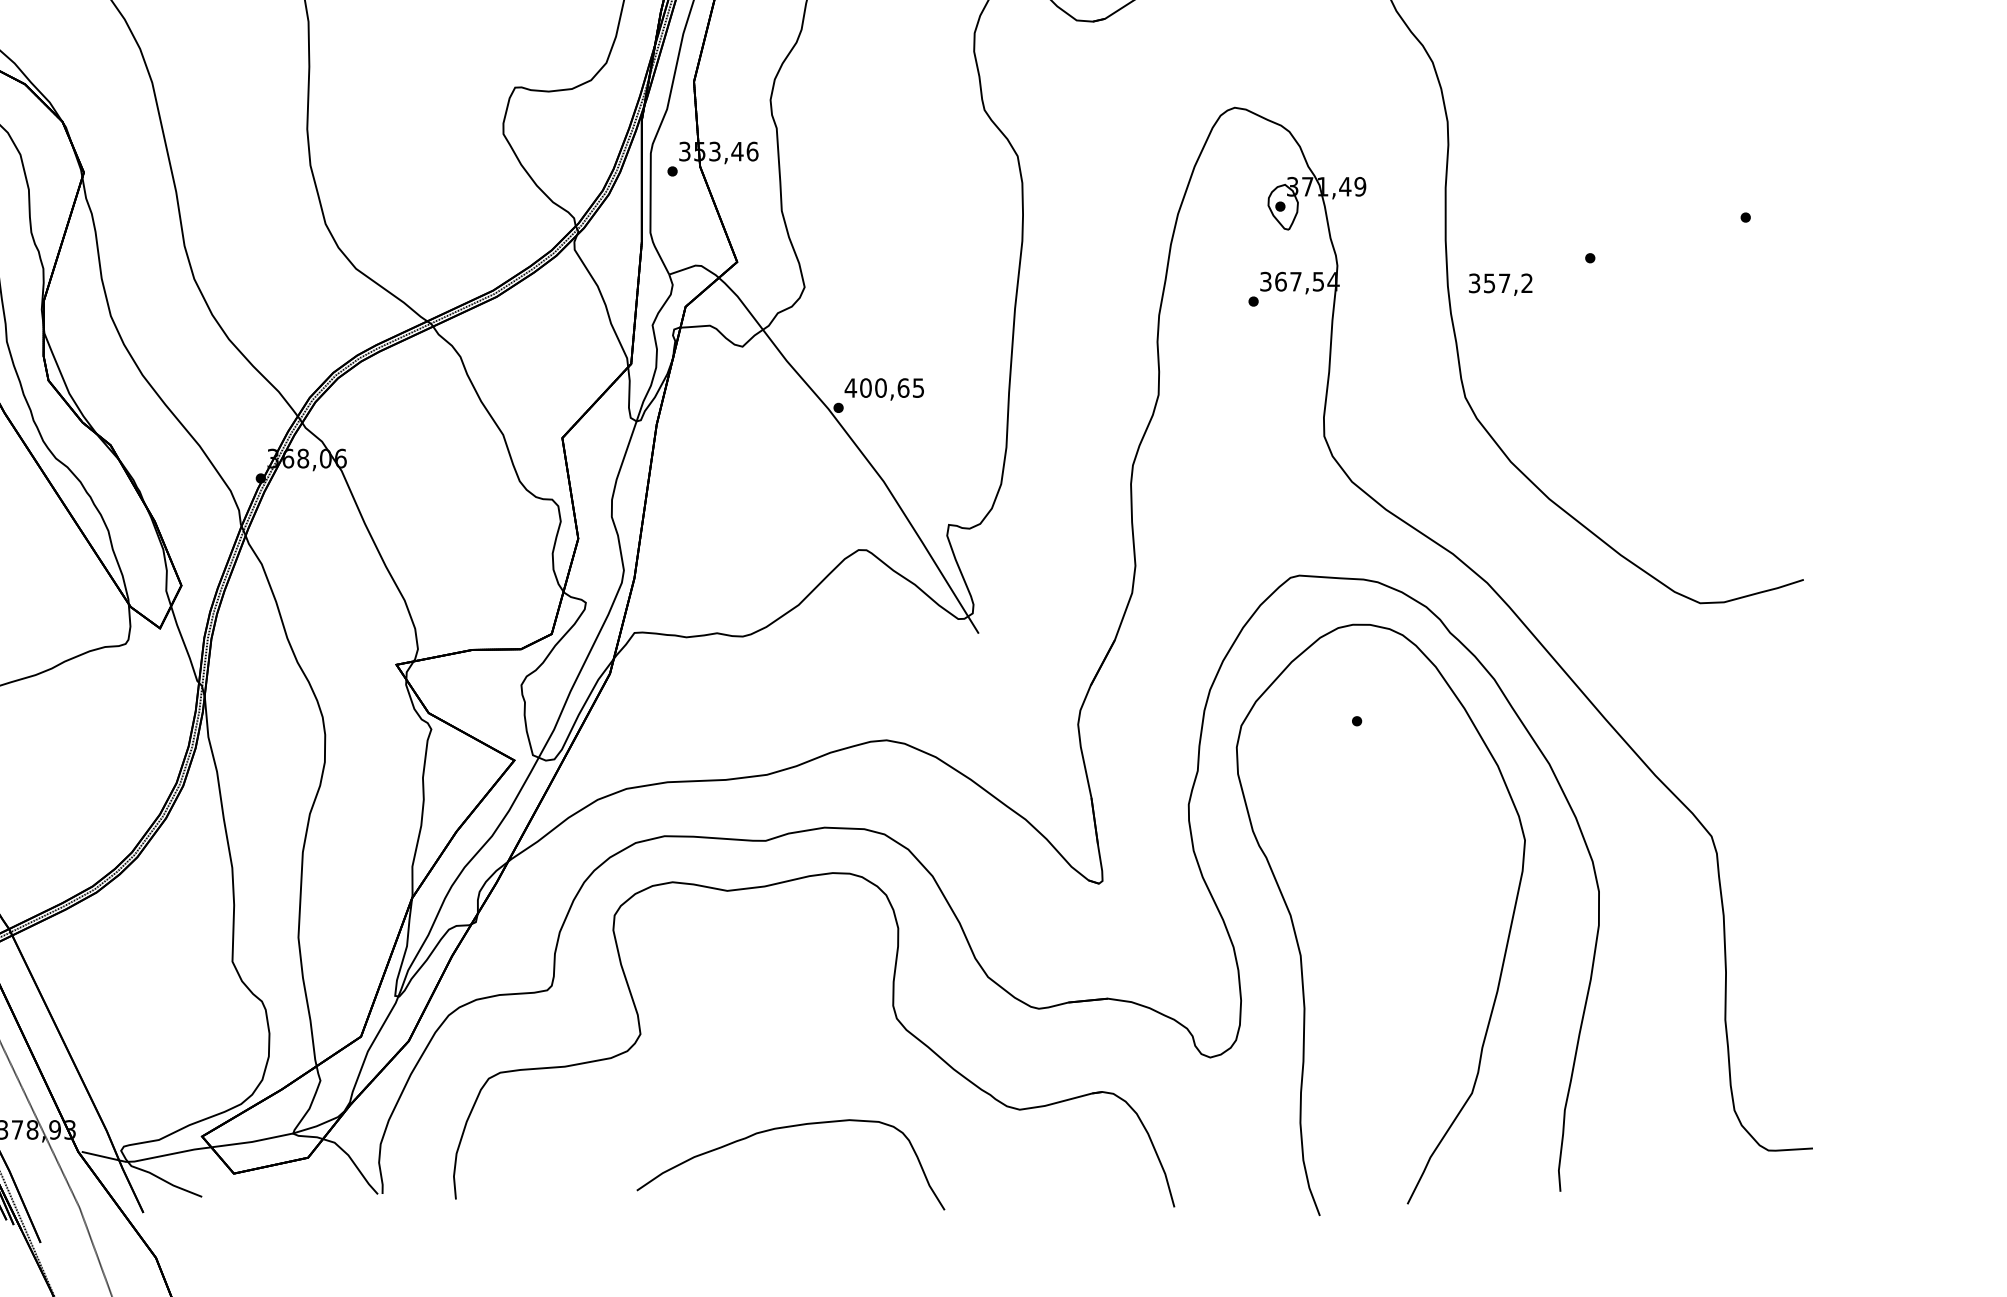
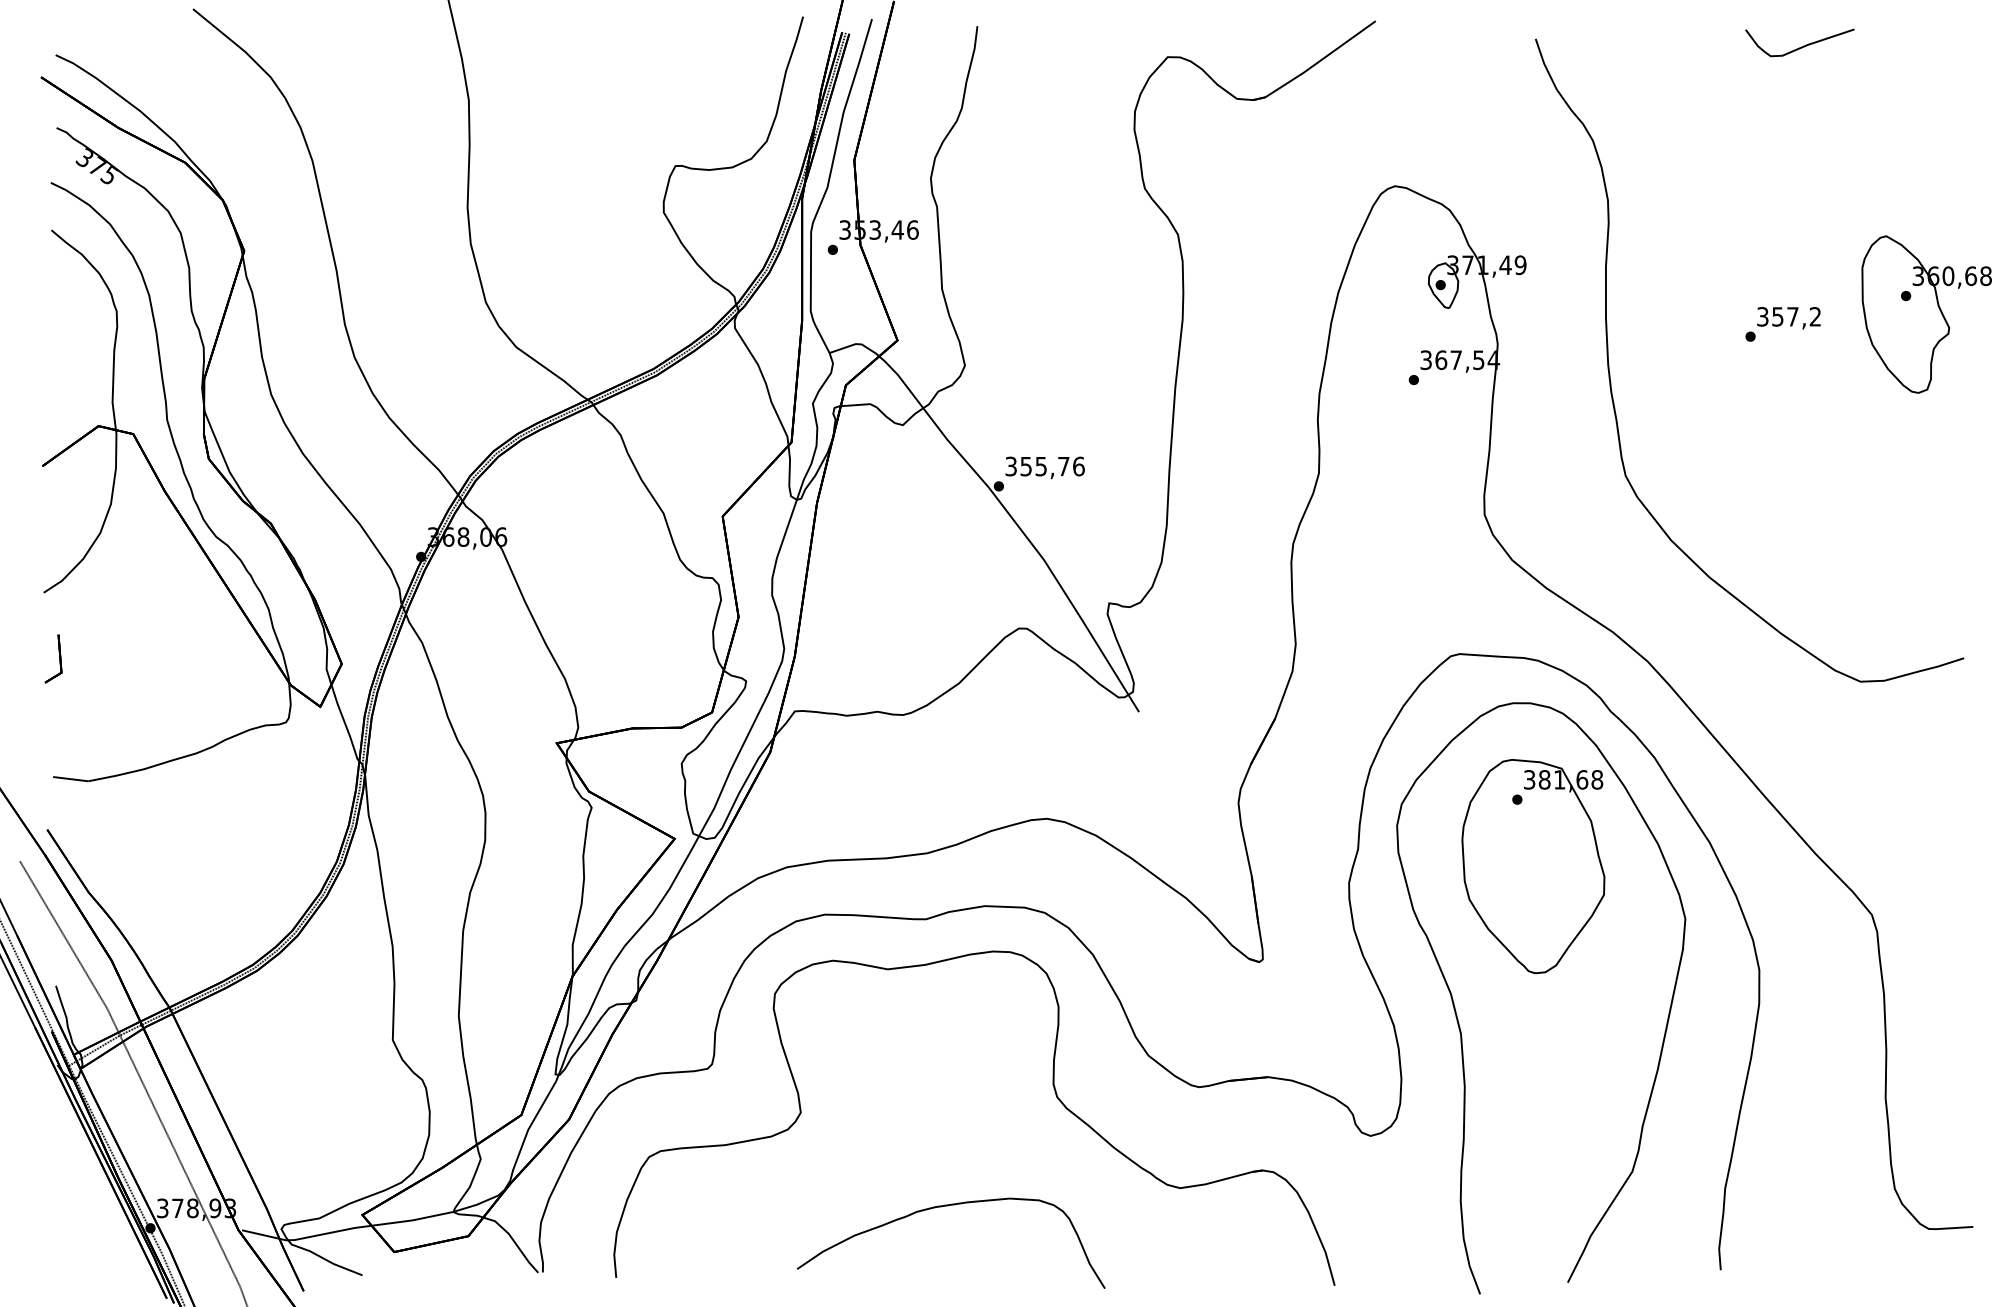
part: (1766, 236) -> (1926, 314), added
text: (1500, 285) -> (1788, 318), moved
text: (884, 388) -> (1044, 466), 400,65 -> 355,76
part: (1373, 788) -> (1533, 866), added

